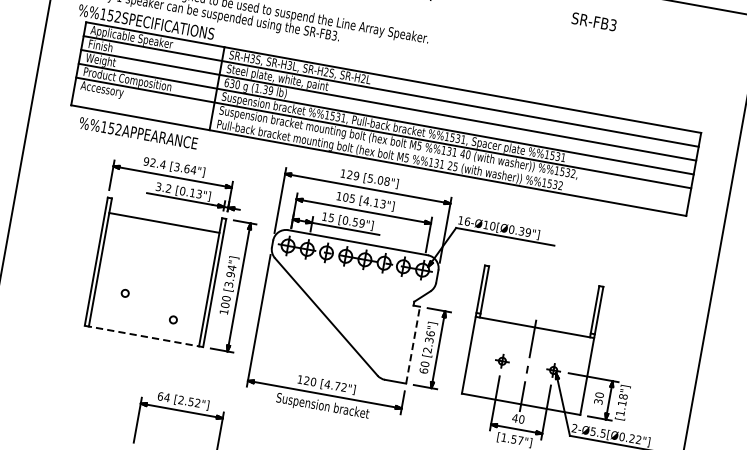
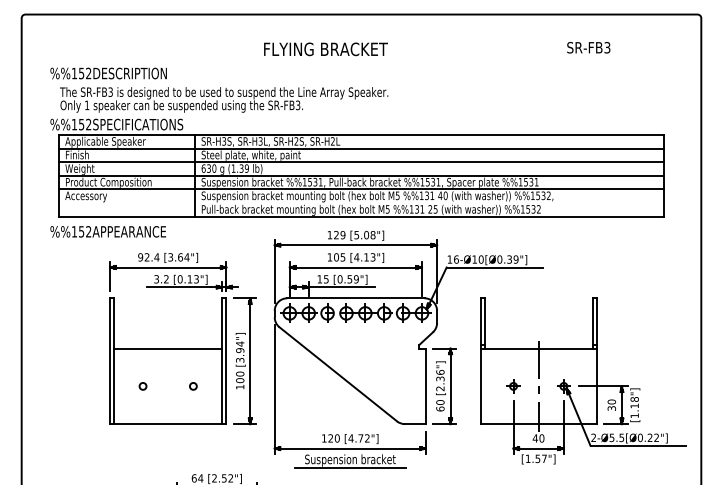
text: (594, 21) -> (588, 47), moved
text: (137, 132) -> (107, 231), moved
line: (164, 222) -> (168, 348), moved
circle: (173, 320) -> (193, 386), moved
line: (144, 336) -> (168, 424), dashed -> solid
line: (412, 345) -> (425, 386), dashed -> solid
line: (320, 413) -> (349, 467), added

